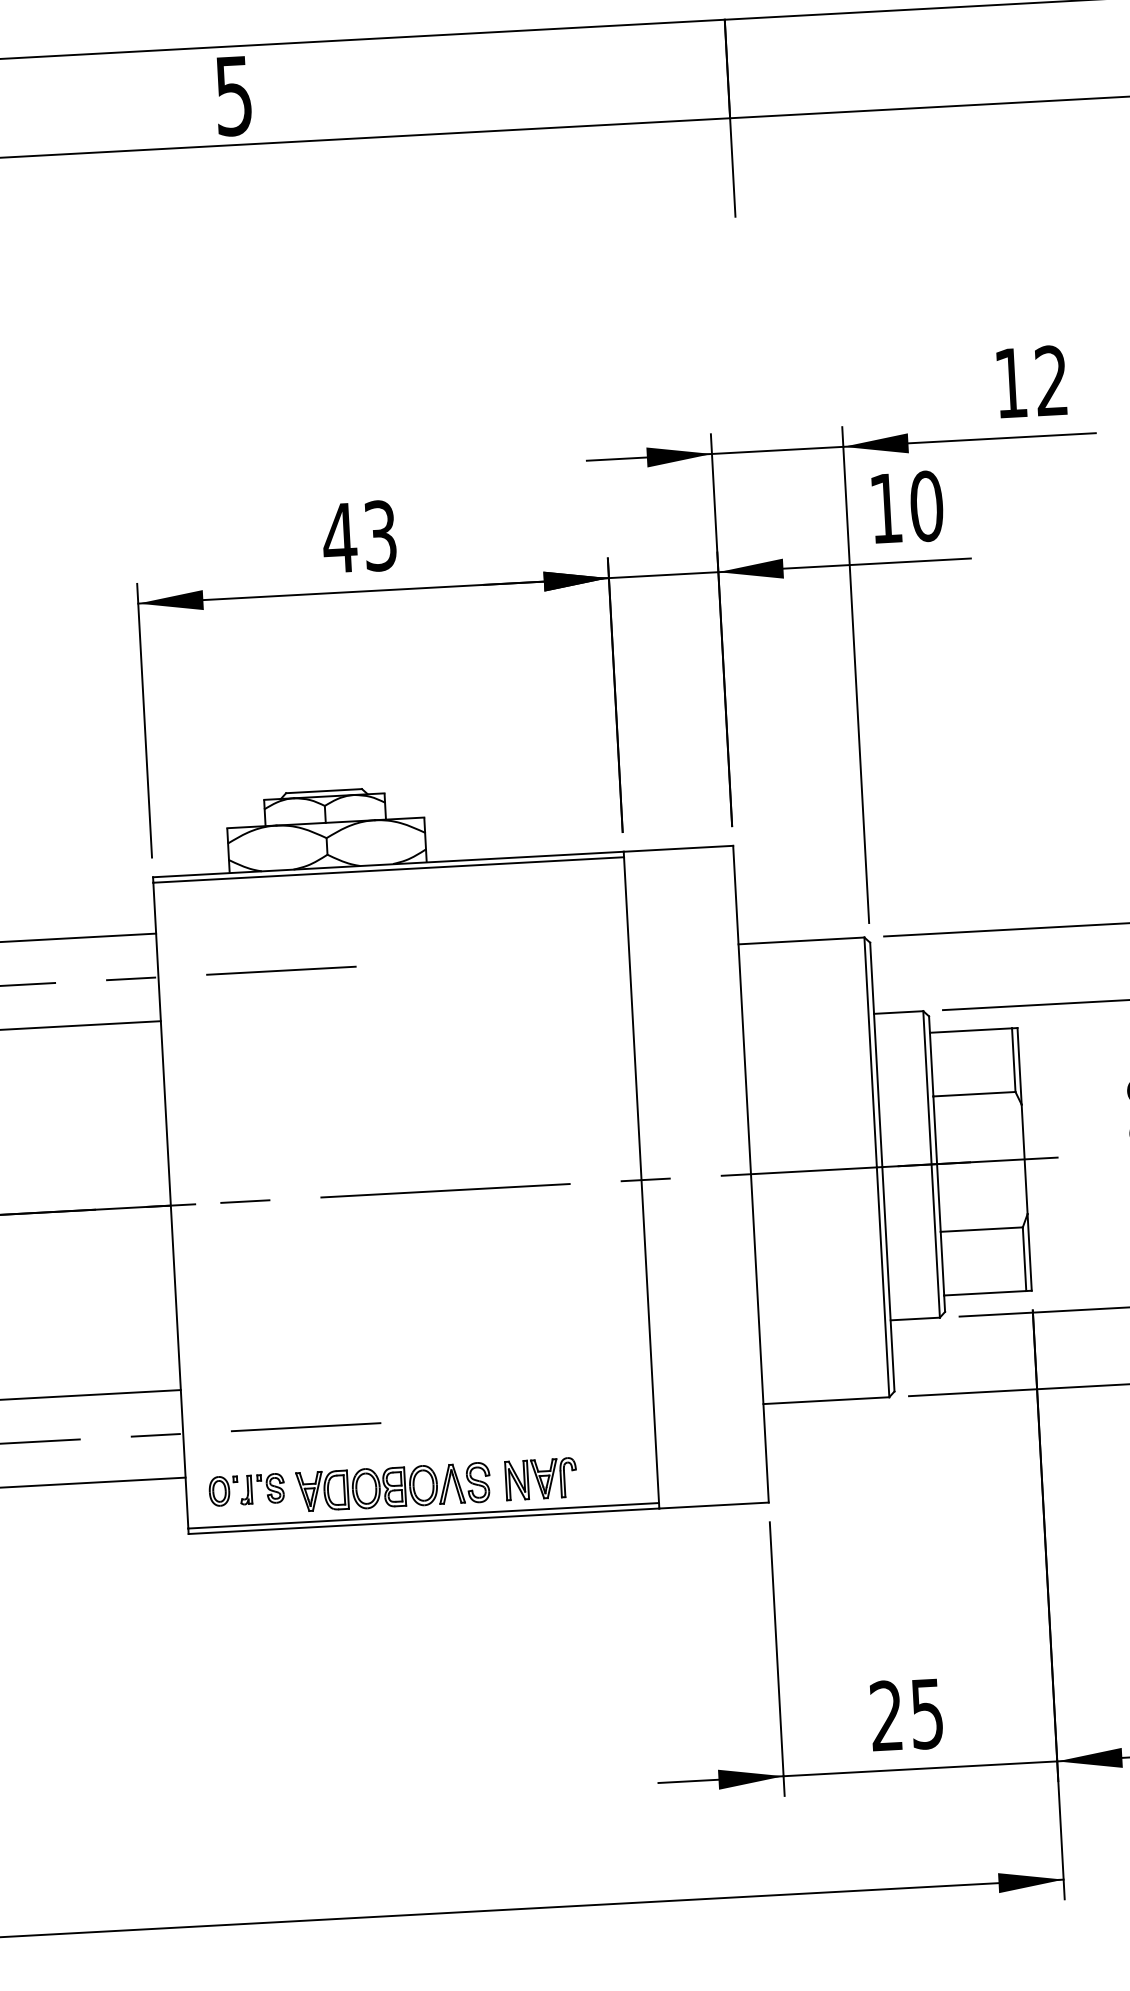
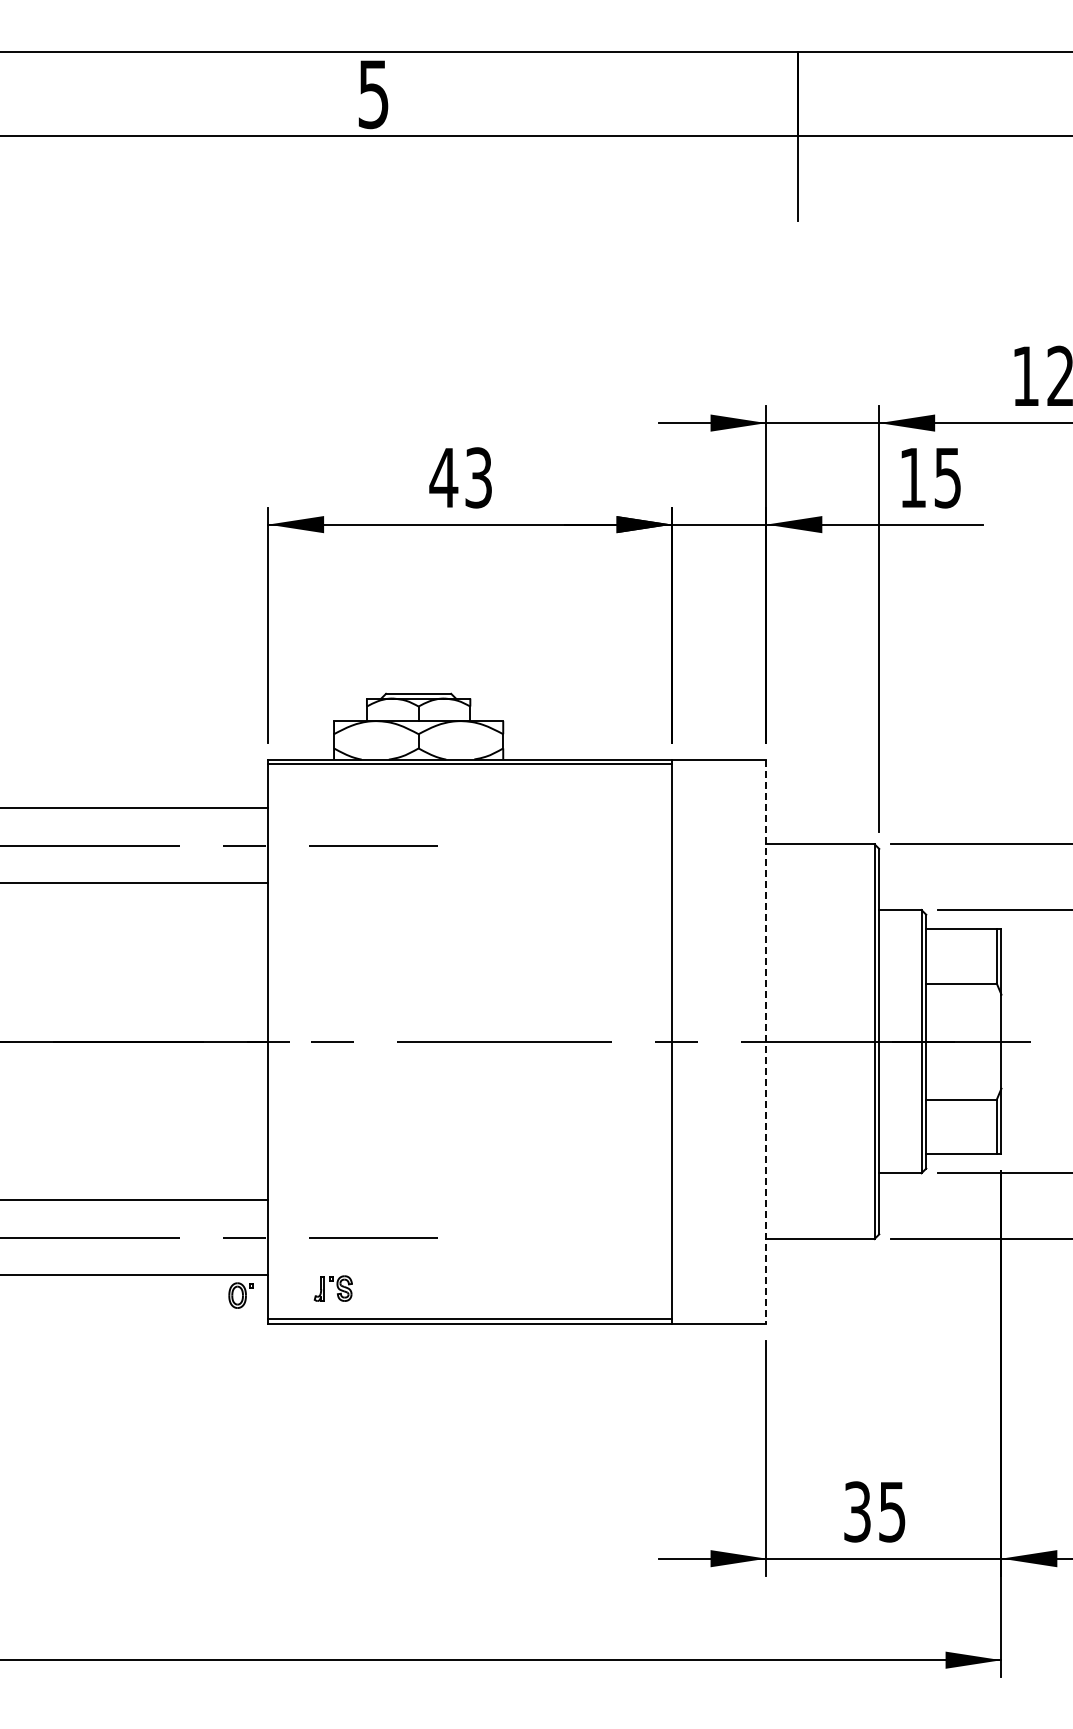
text: (926, 505) -> (947, 477), 10 -> 15
line: (751, 1175) -> (766, 1042), solid -> dashed
part: (540, 1478) -> (572, 1292), removed
part: (393, 1486) -> (445, 1292), removed
part: (222, 1491) -> (240, 1295), moved
text: (886, 1715) -> (857, 1511), 25 -> 35

